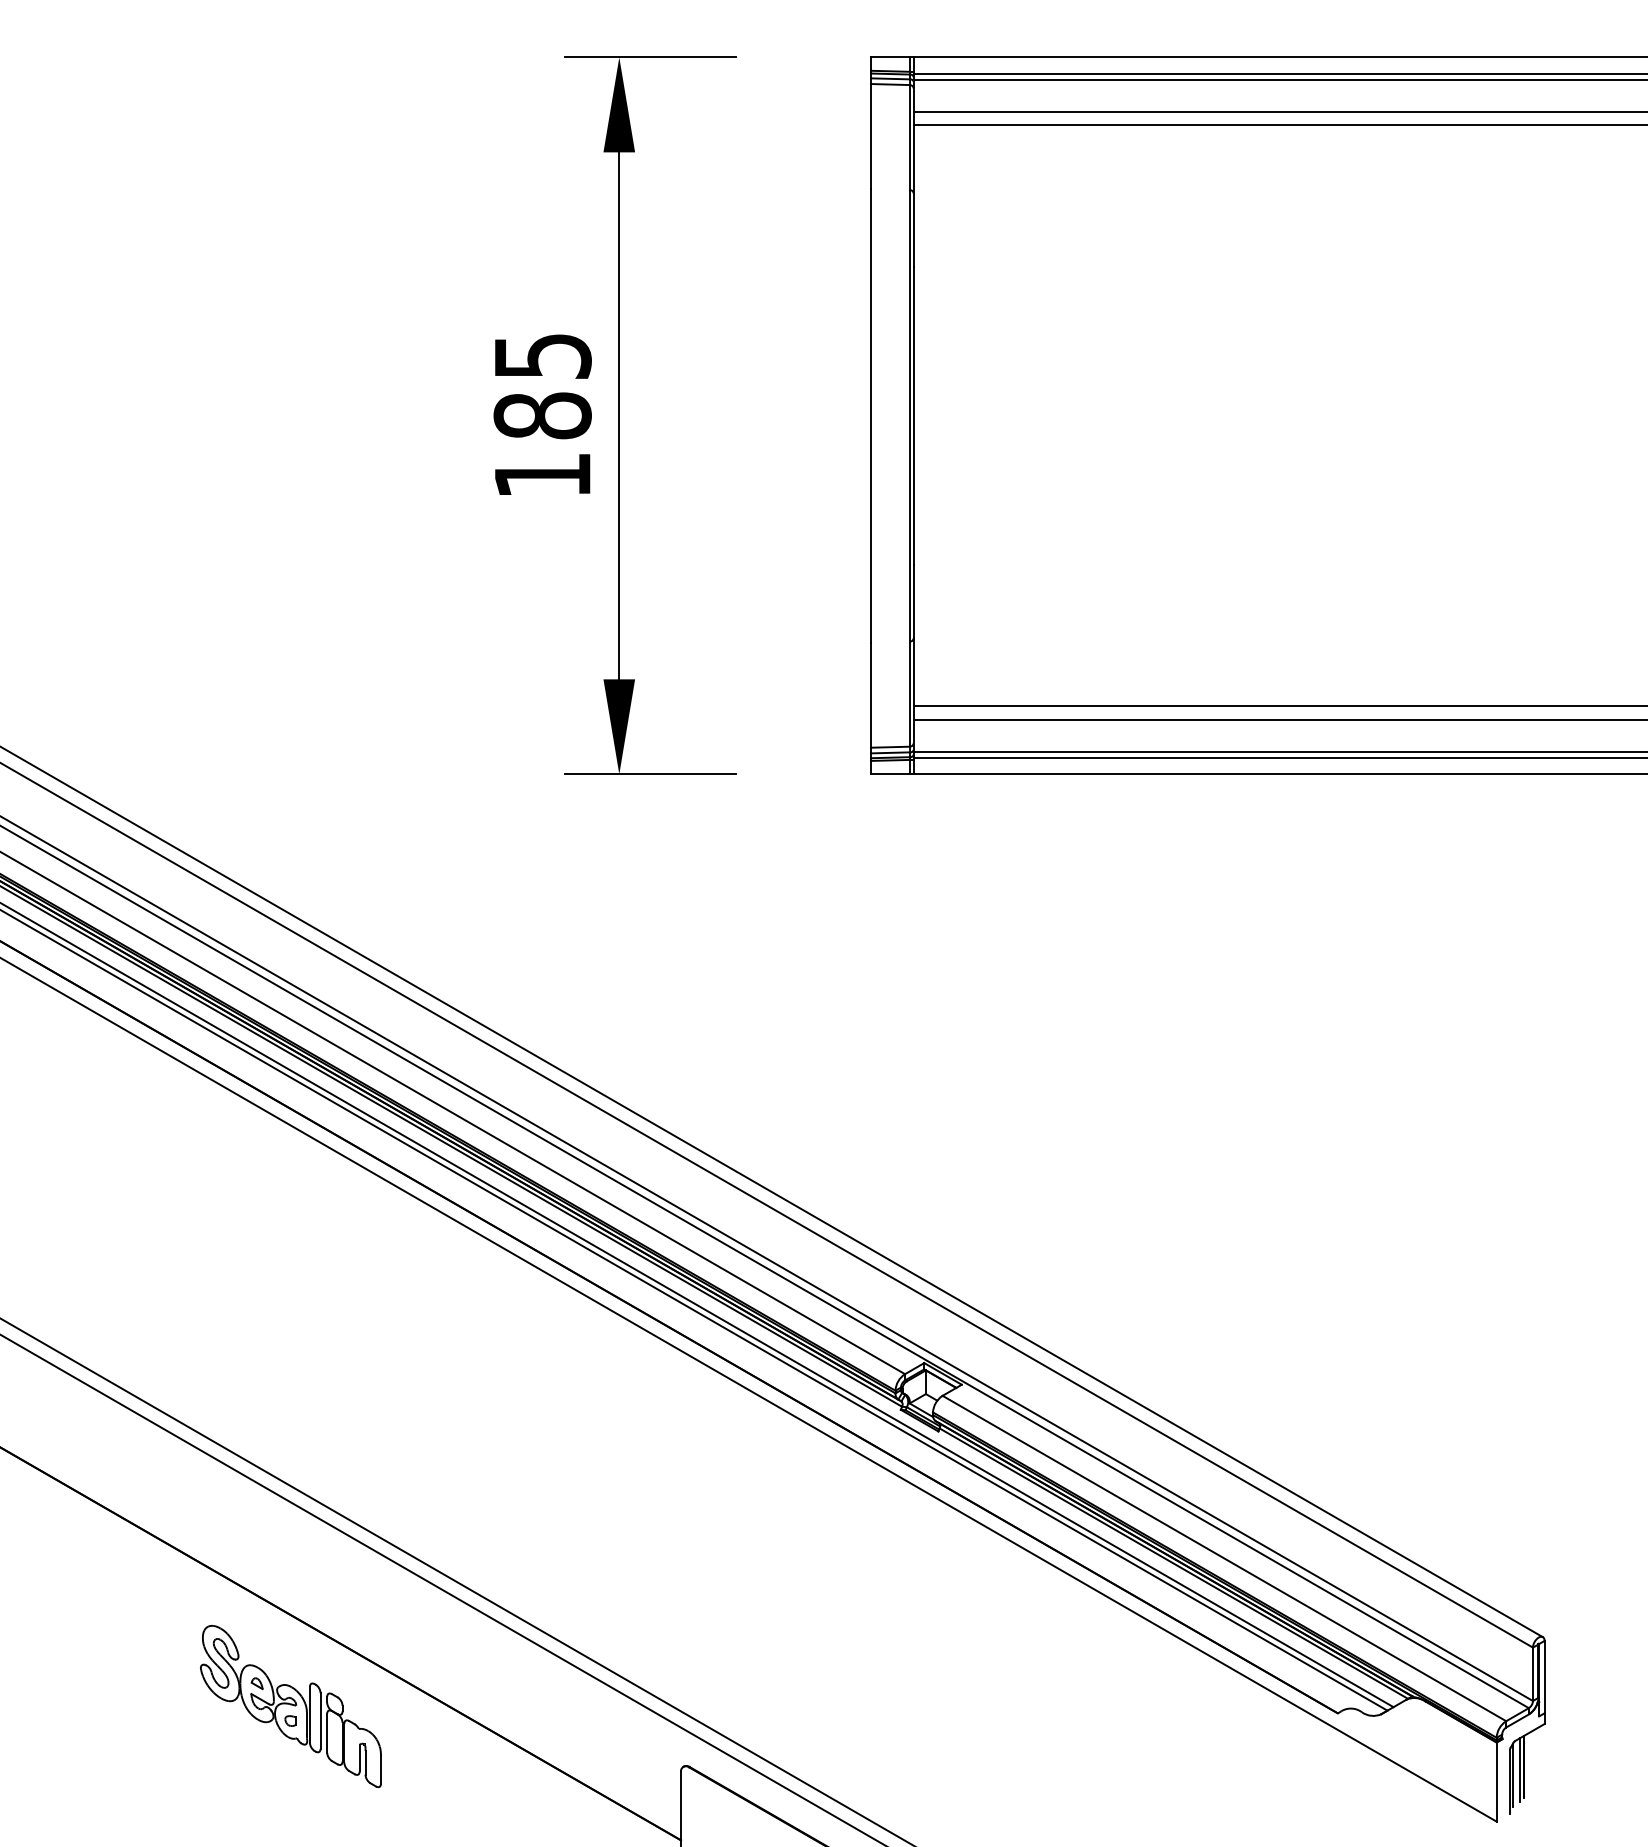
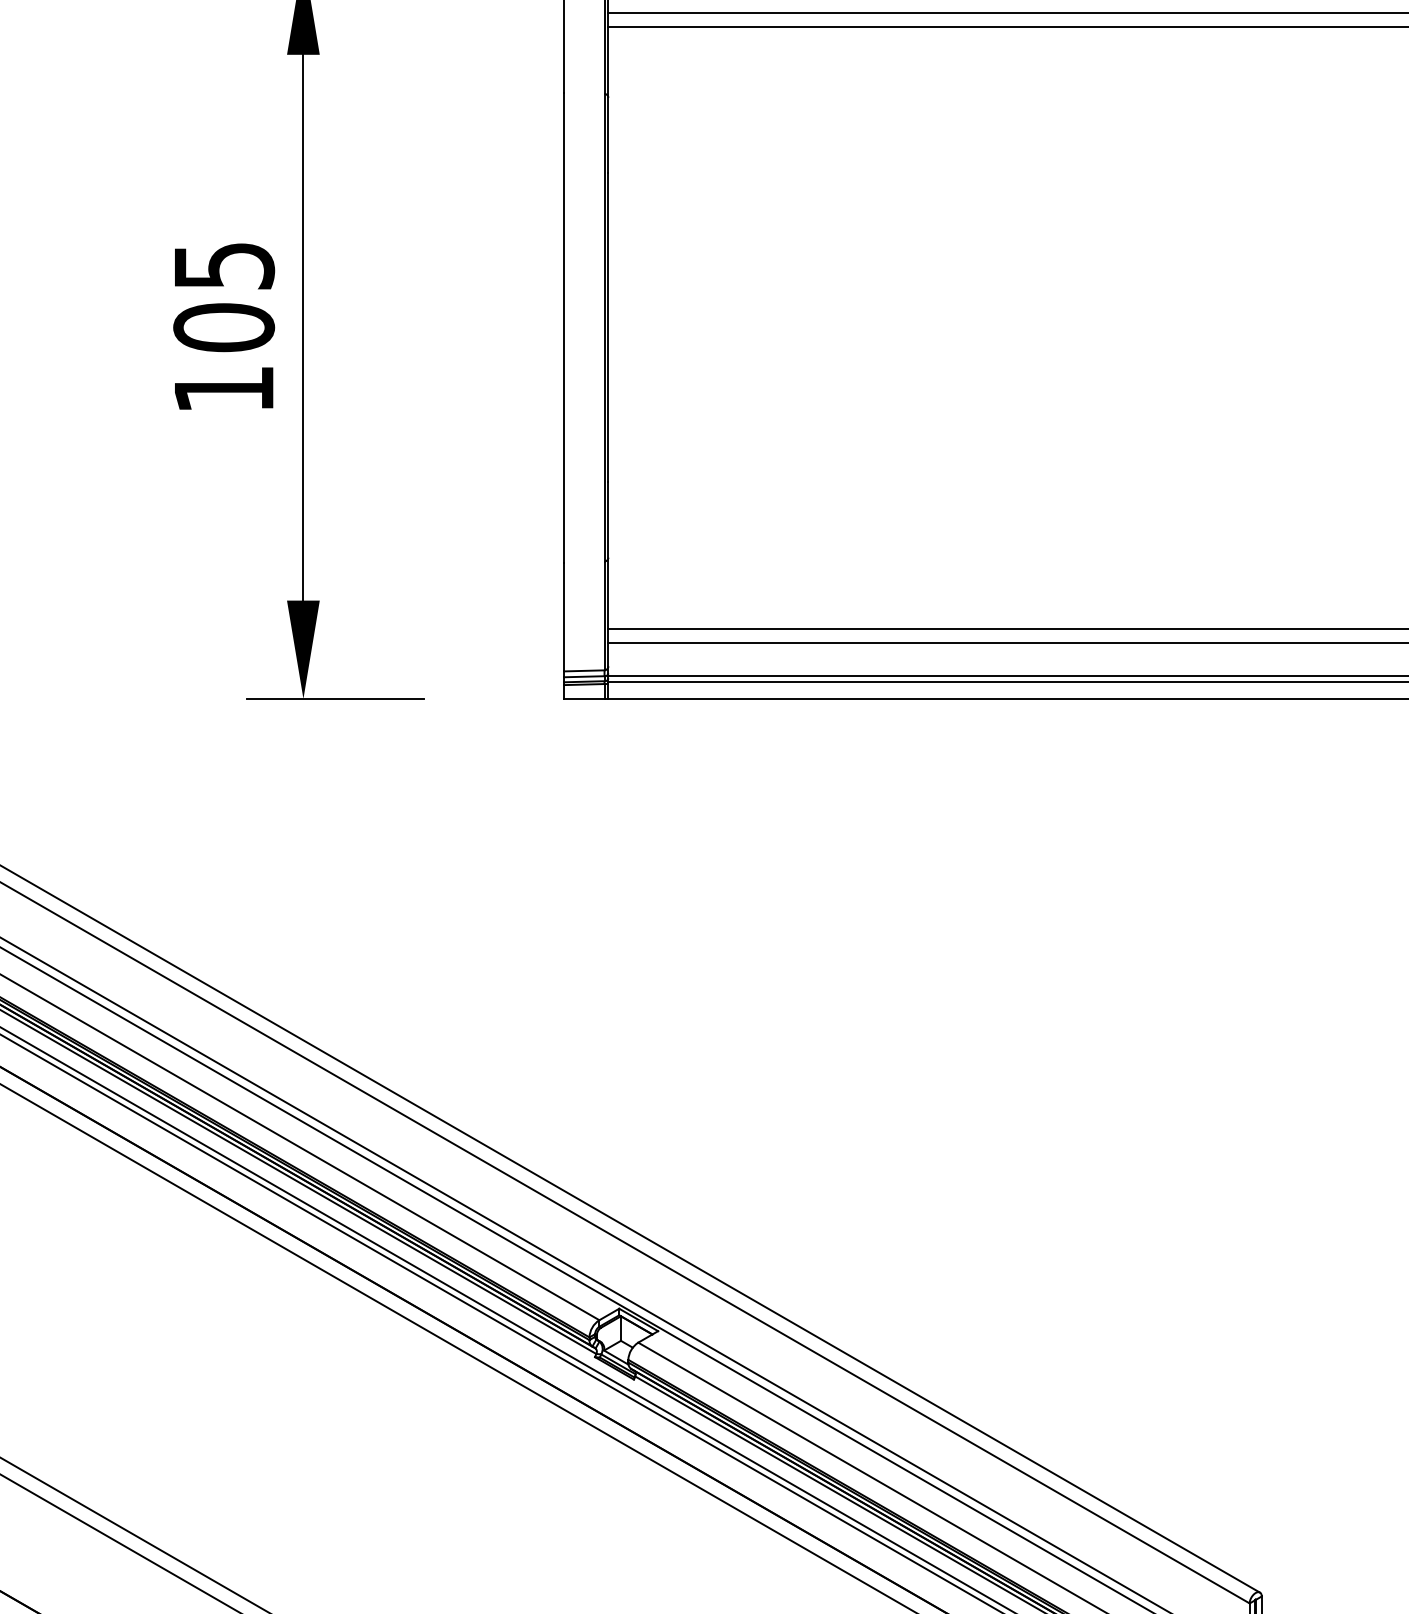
text: (542, 415) -> (223, 327), 185 -> 105

